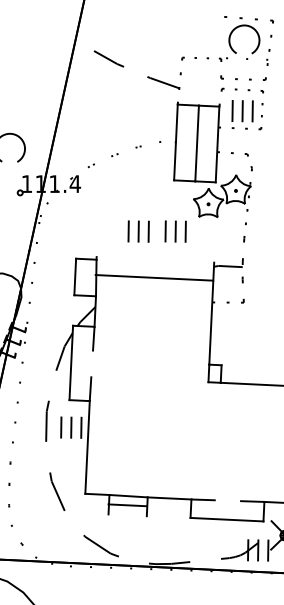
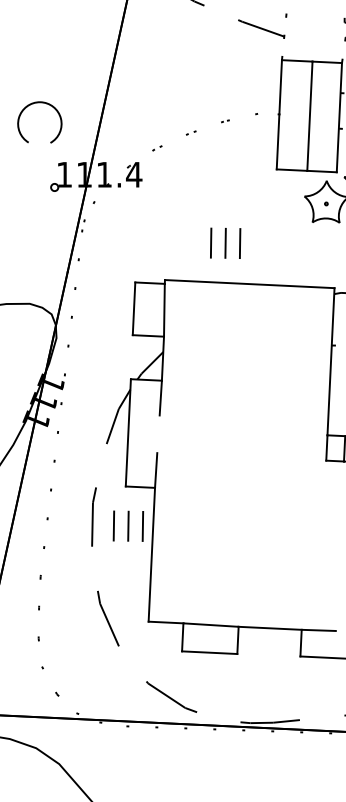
part: (175, 231) -> (278, 243), removed
line: (154, 277) -> (249, 283), moved
line: (127, 505) -> (209, 652), moved

